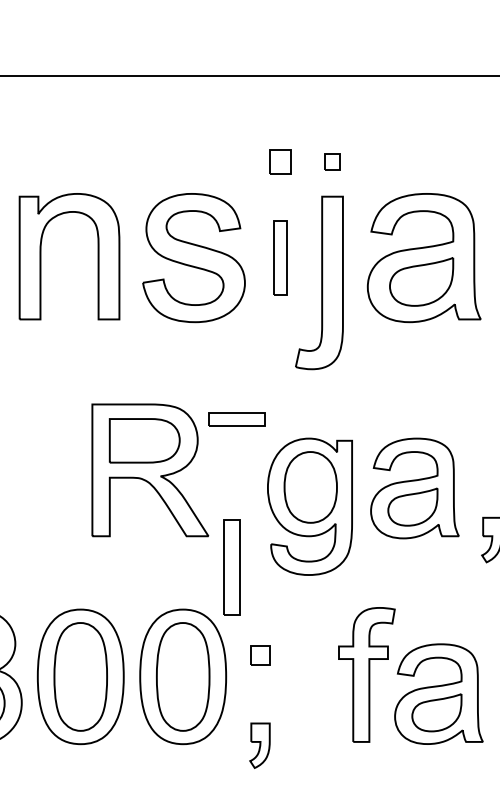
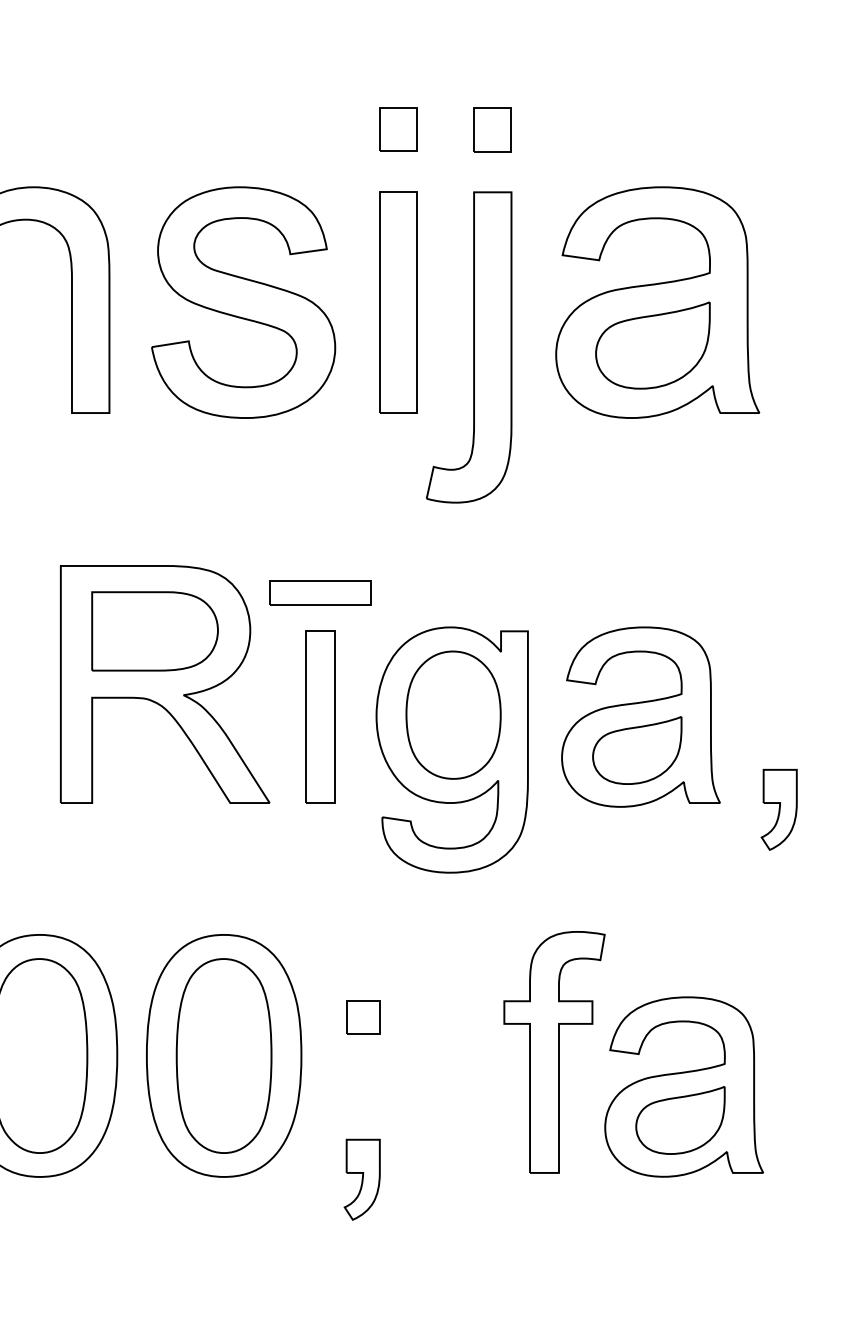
part: (332, 161) -> (492, 129), size x1.43
part: (280, 257) -> (399, 301), size x1.67
part: (231, 567) -> (320, 717), moved

